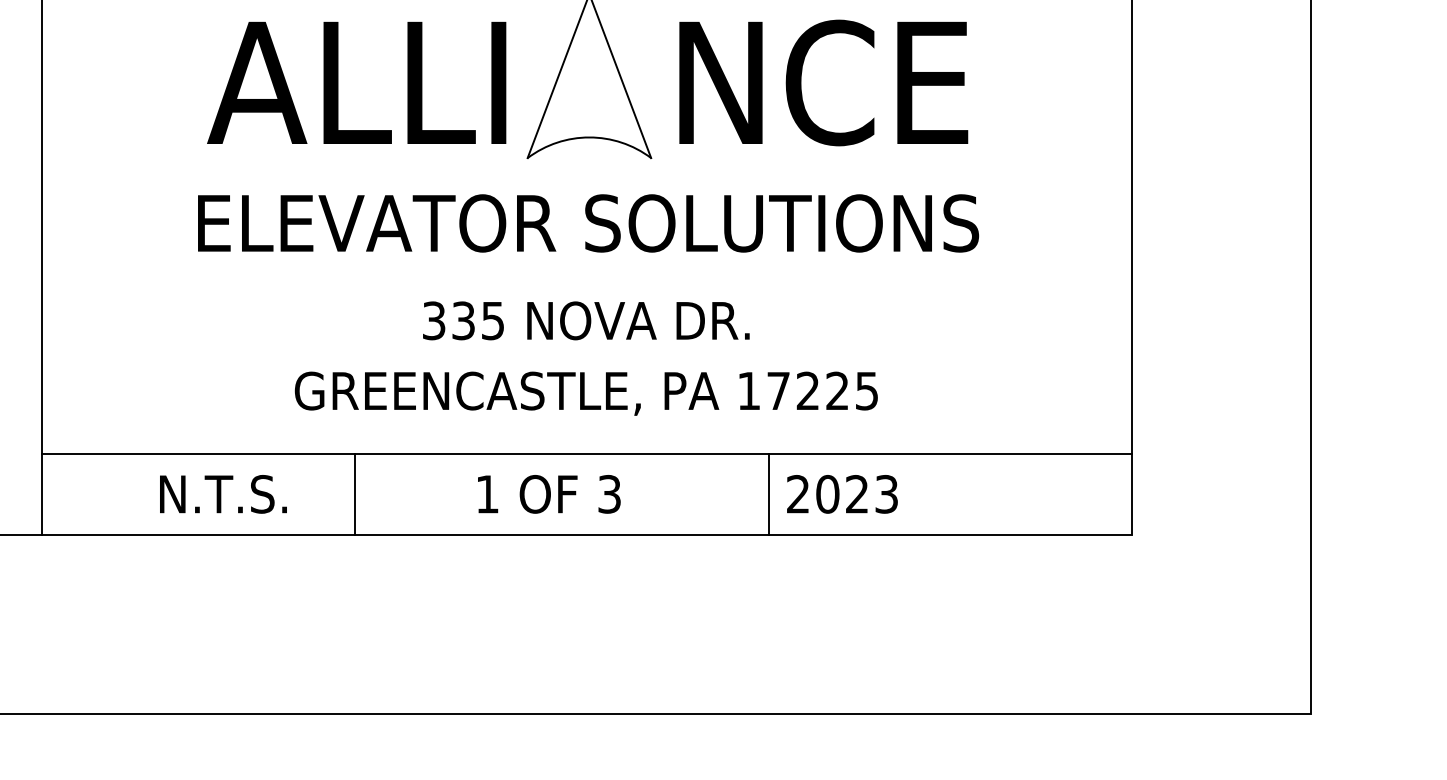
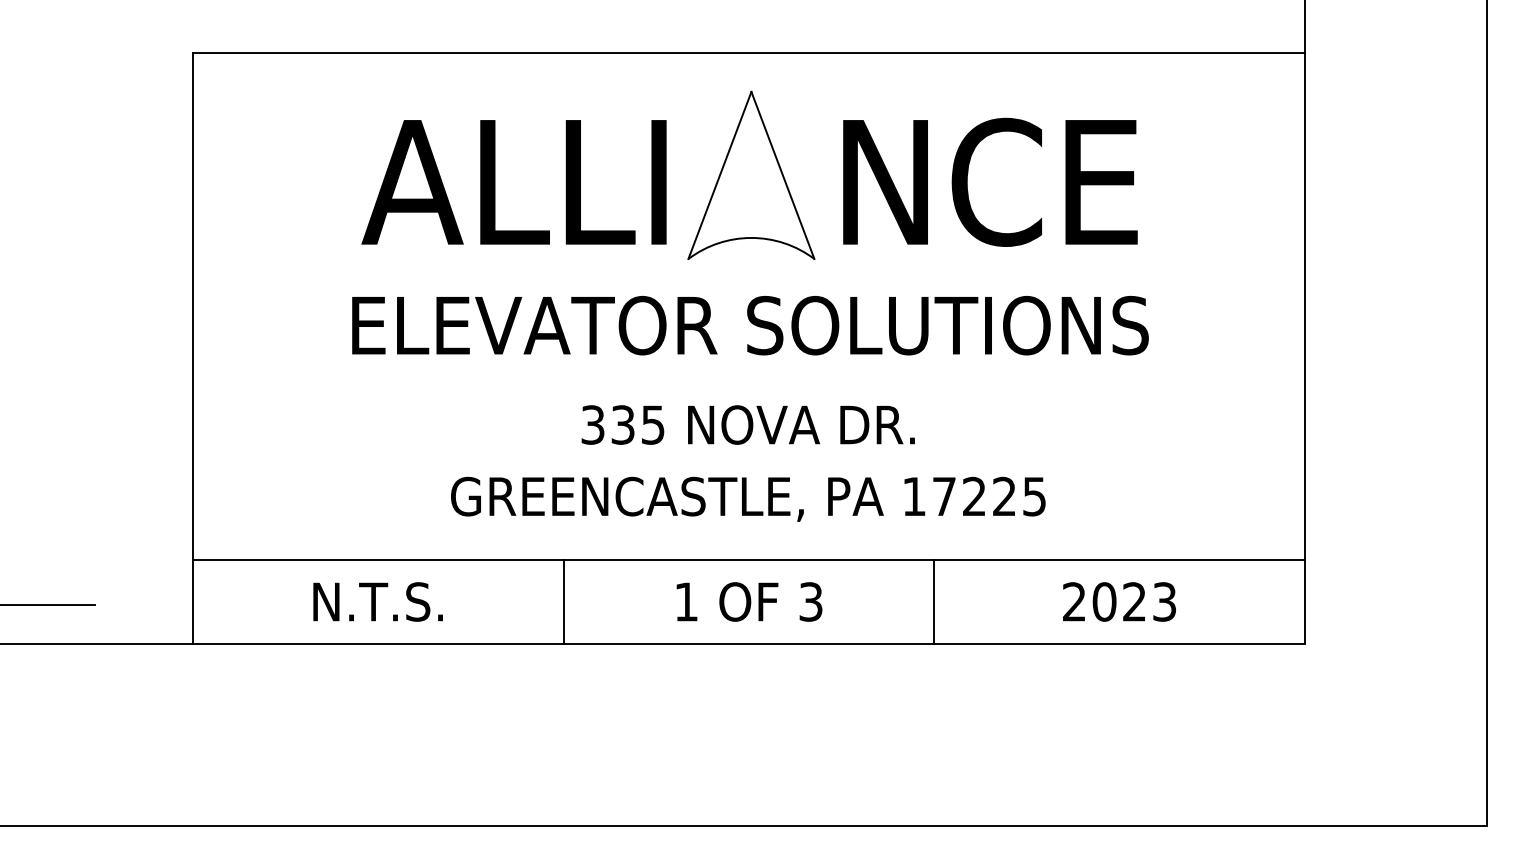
line: (355, 493) -> (563, 601), moved
text: (549, 493) -> (749, 601), moved
text: (842, 493) -> (1119, 601), moved

